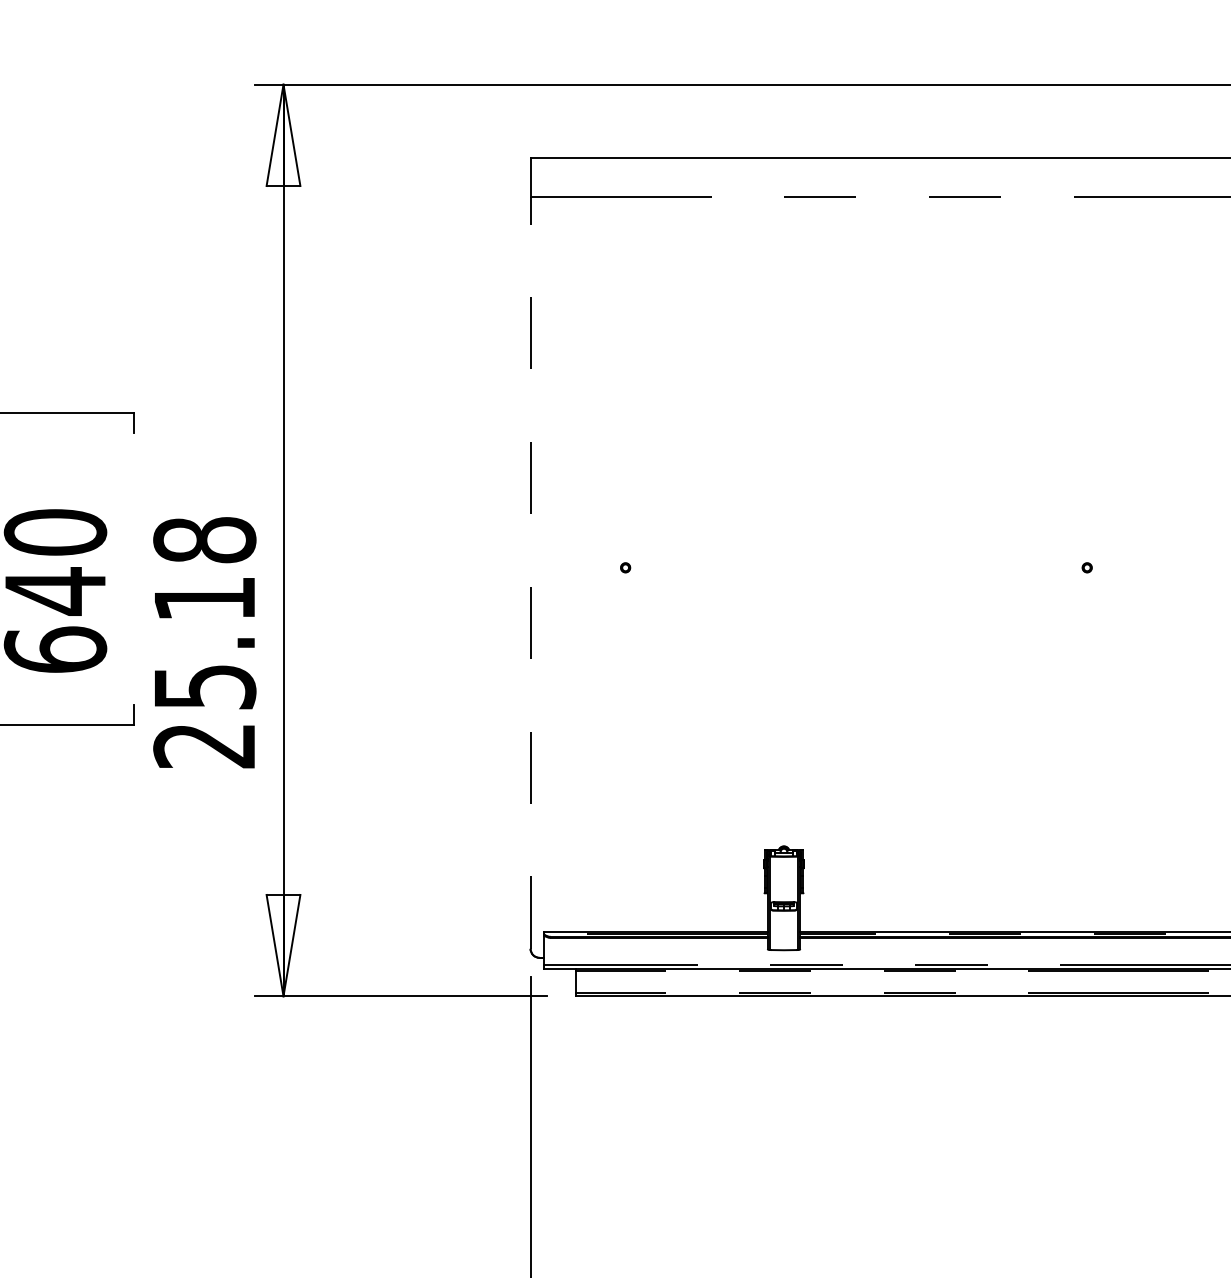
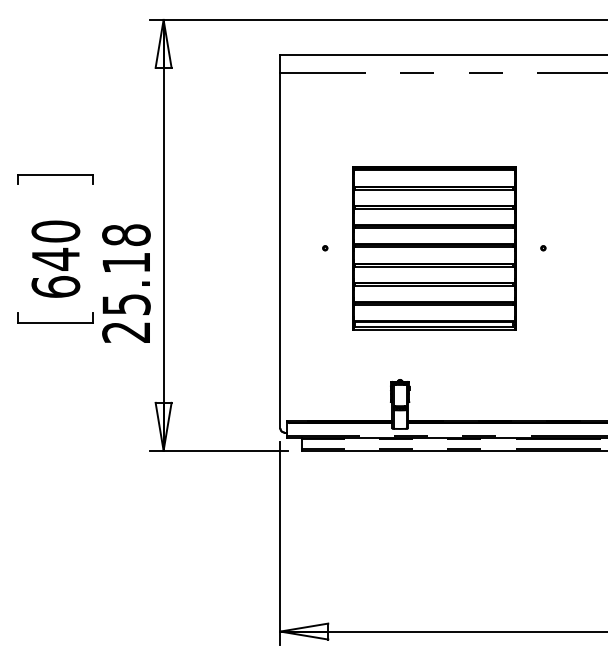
part: (856, 568) -> (434, 248), added
line: (530, 572) -> (280, 250), dashed -> solid

